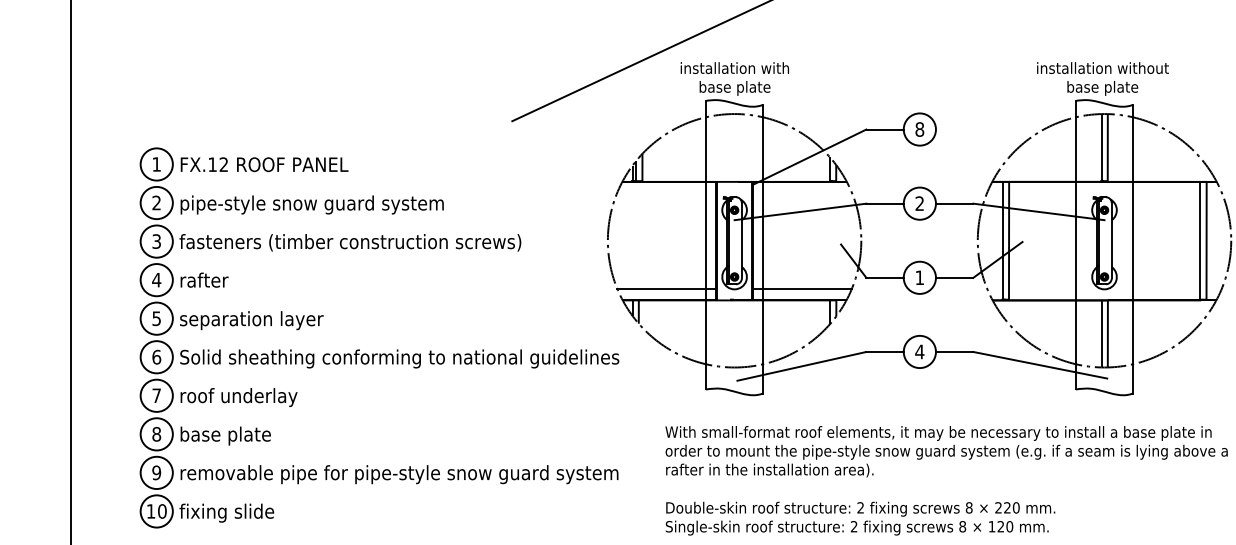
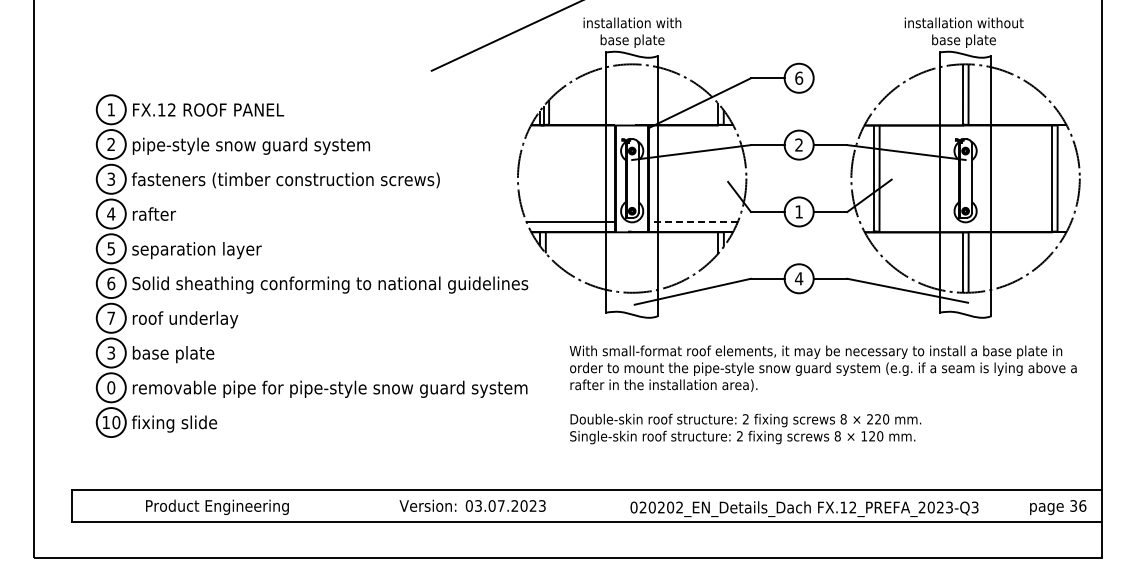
text: (920, 128) -> (799, 77), 8 -> 6
line: (802, 289) -> (693, 222), solid -> dashed
text: (156, 433) -> (111, 352), 8 -> 3
text: (156, 472) -> (111, 387), 9 -> 0

